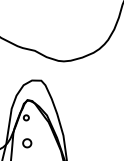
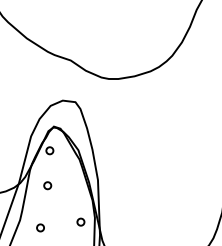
part: (27, 143) -> (47, 185), size x0.62

